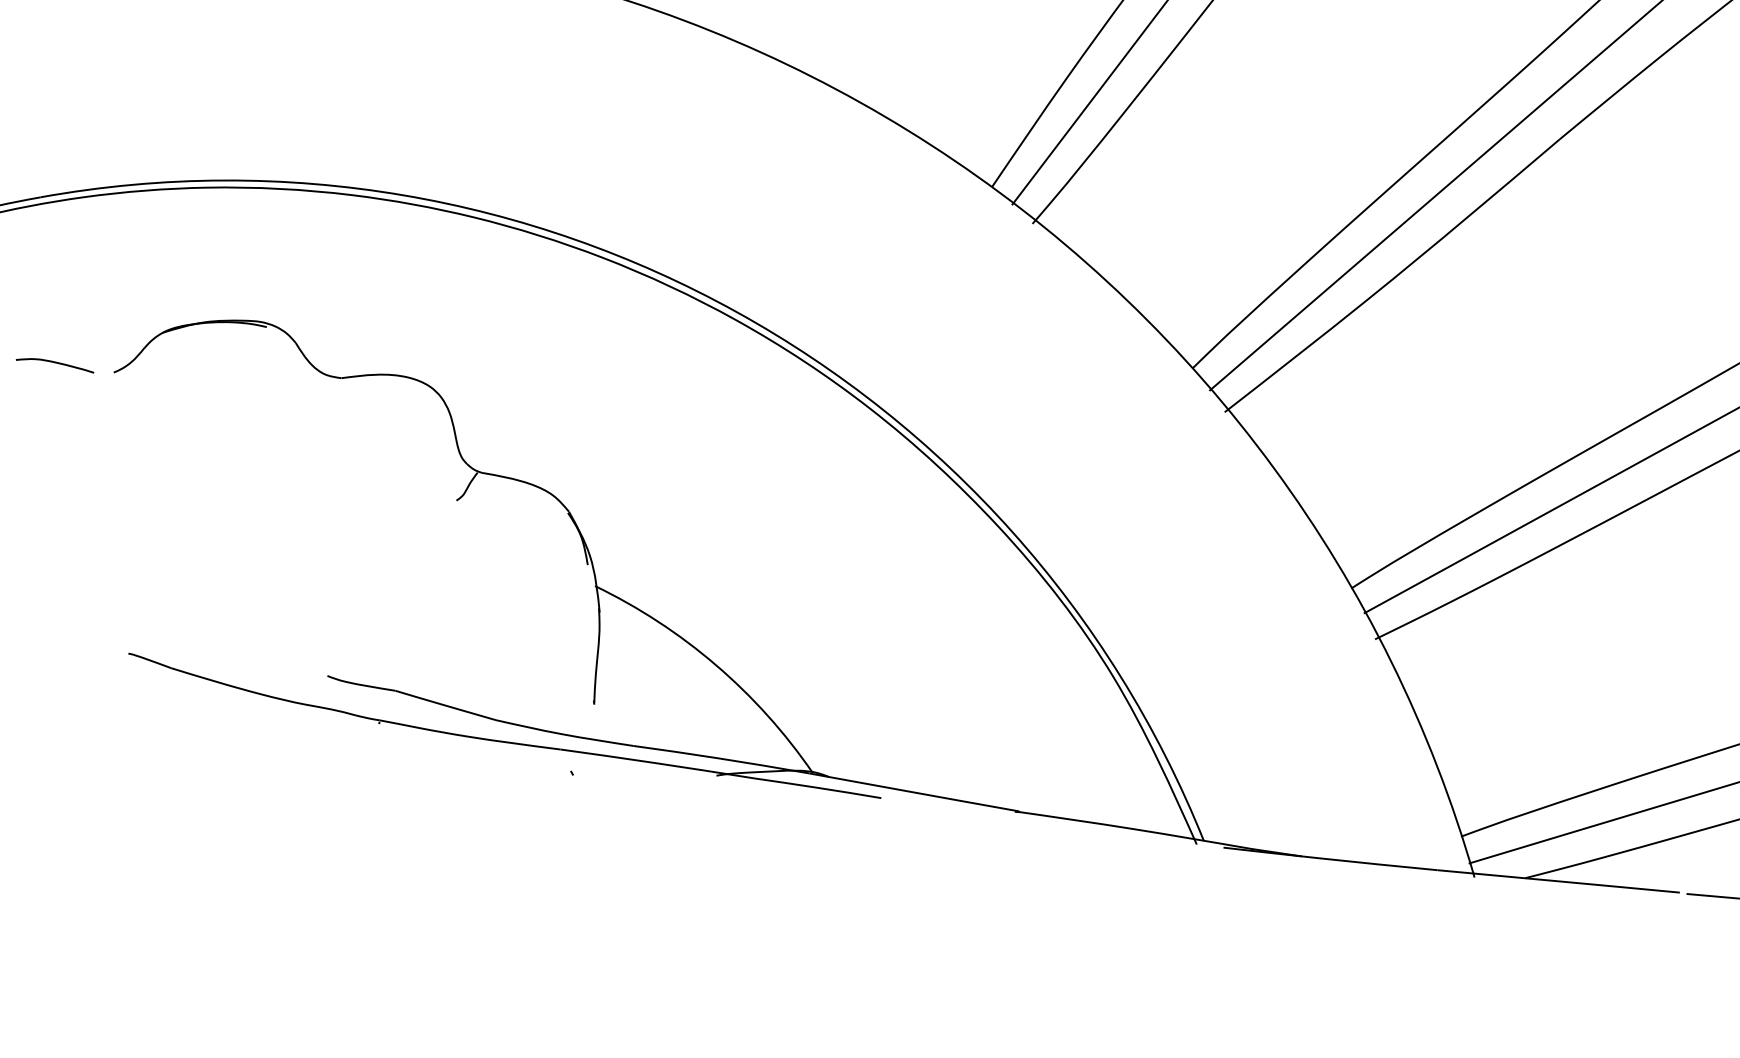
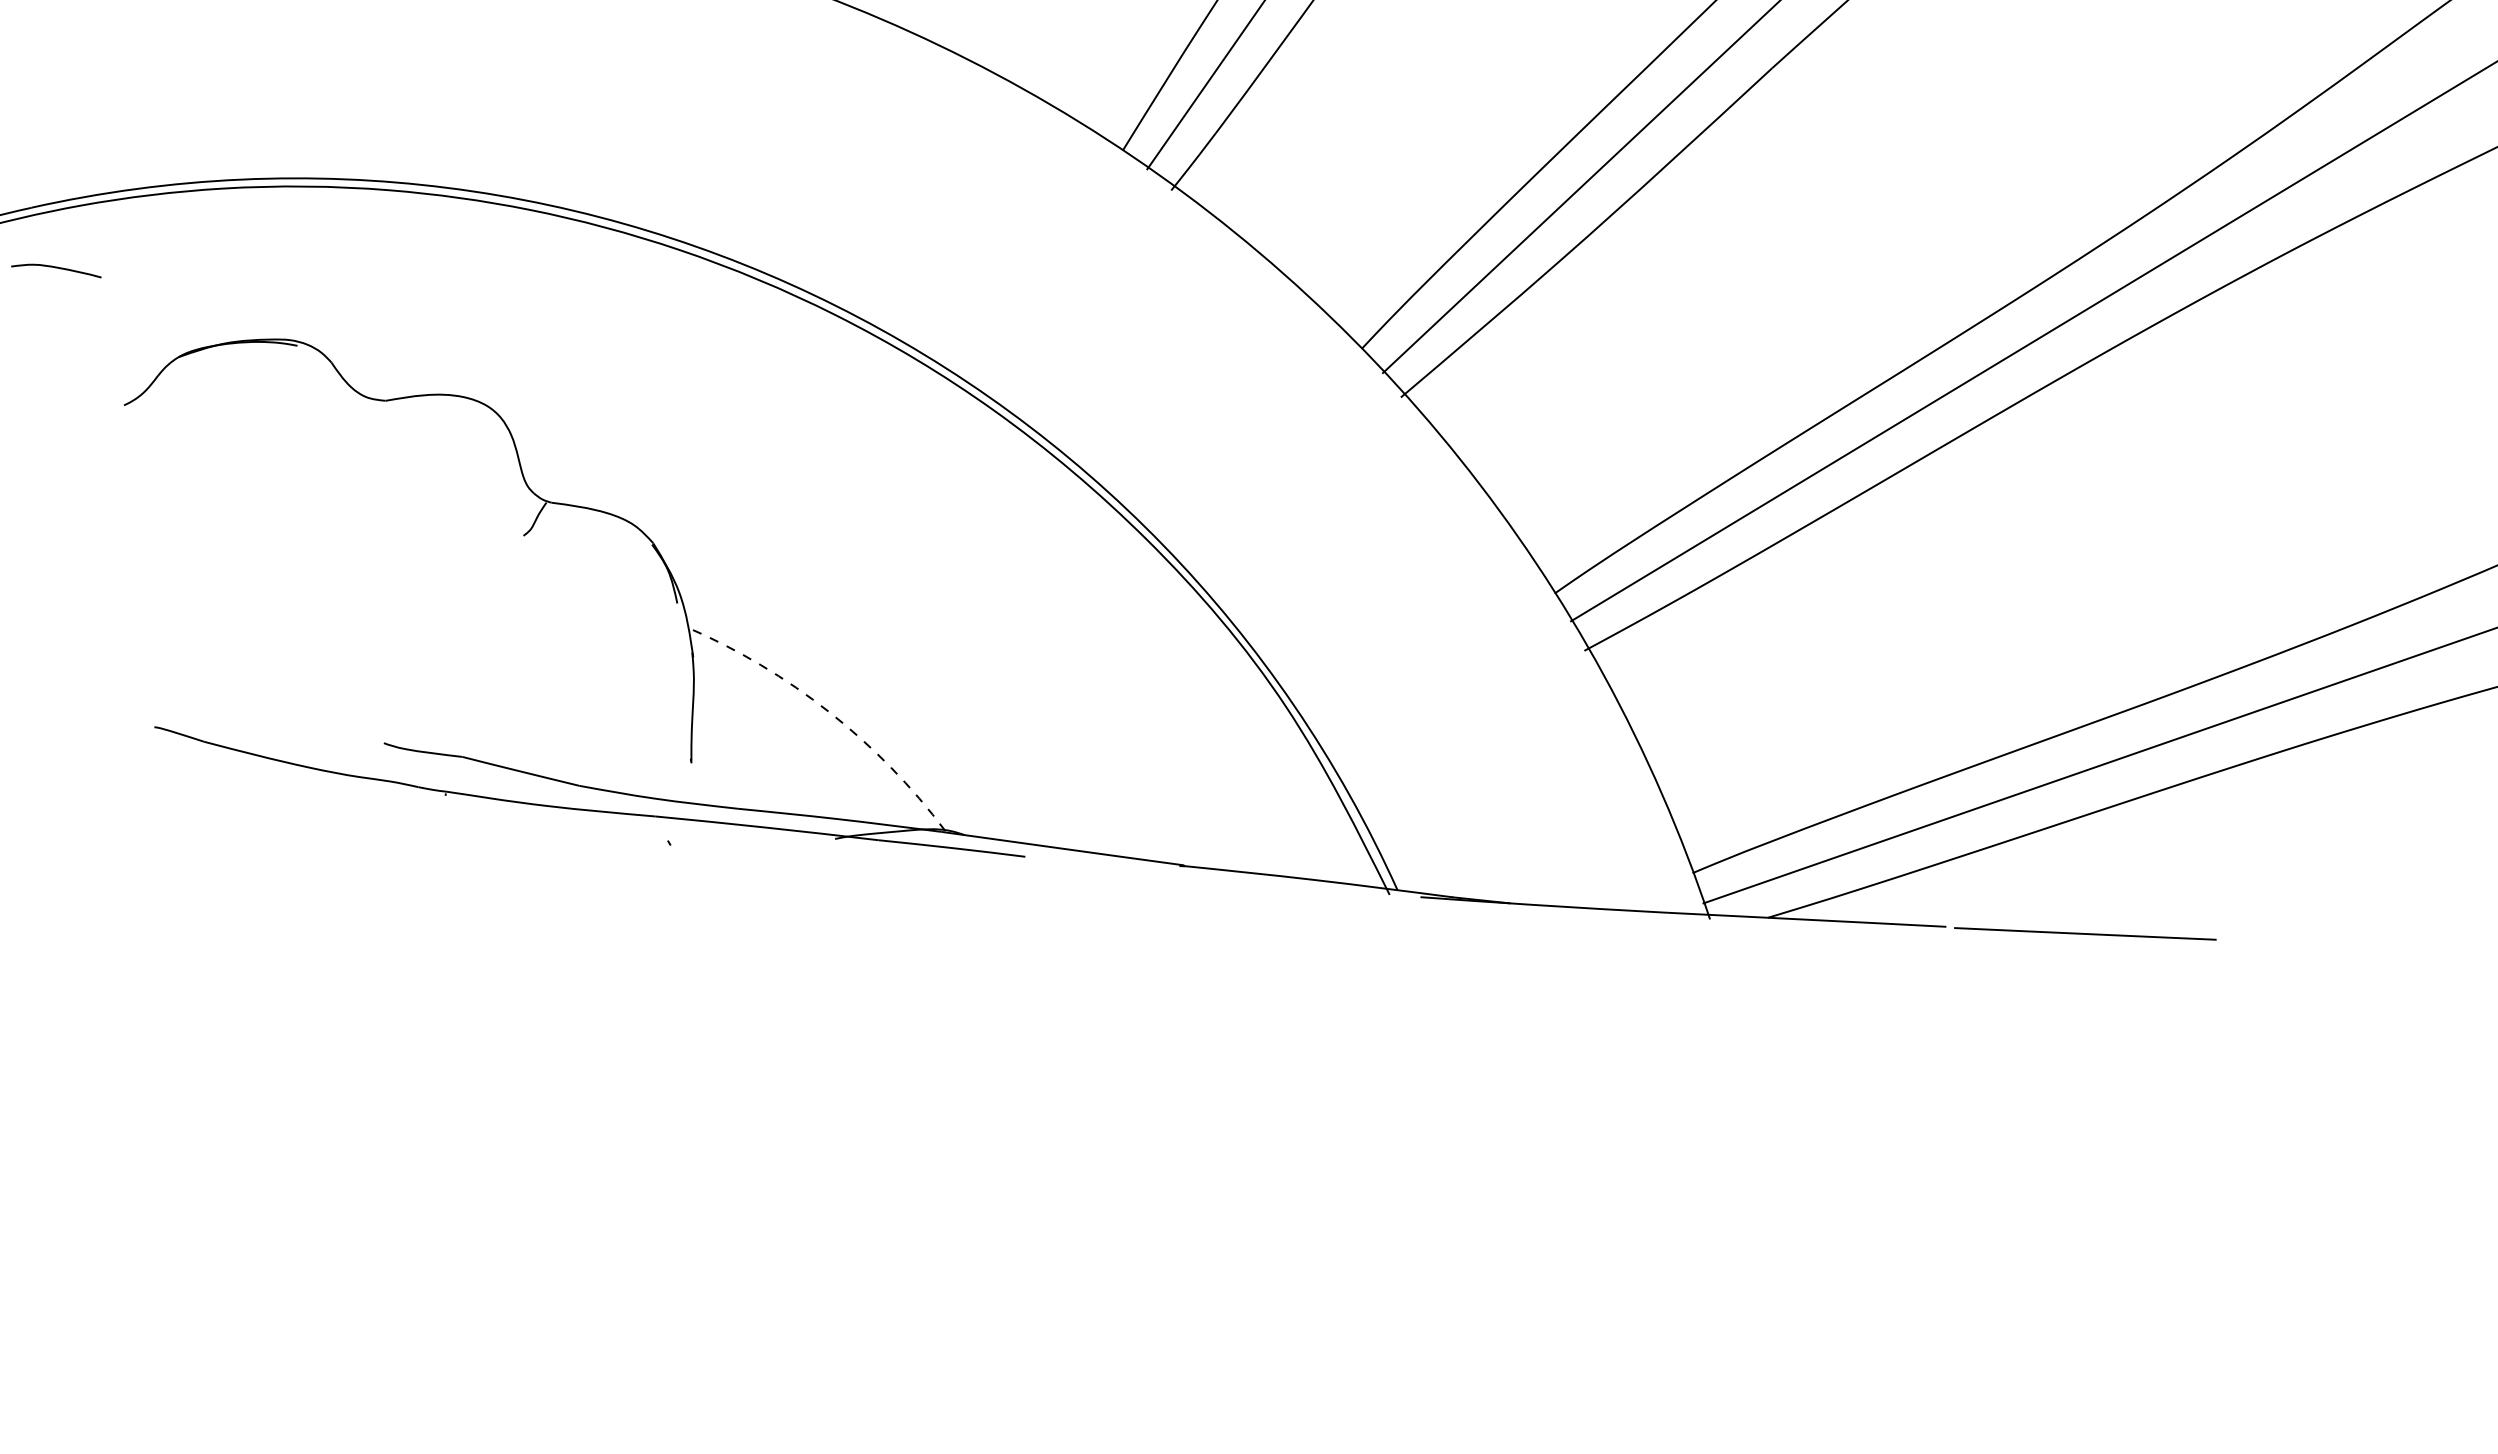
curve: (55, 363) -> (56, 268), moved
arc: (716, 665) -> (829, 712), solid -> dashed

